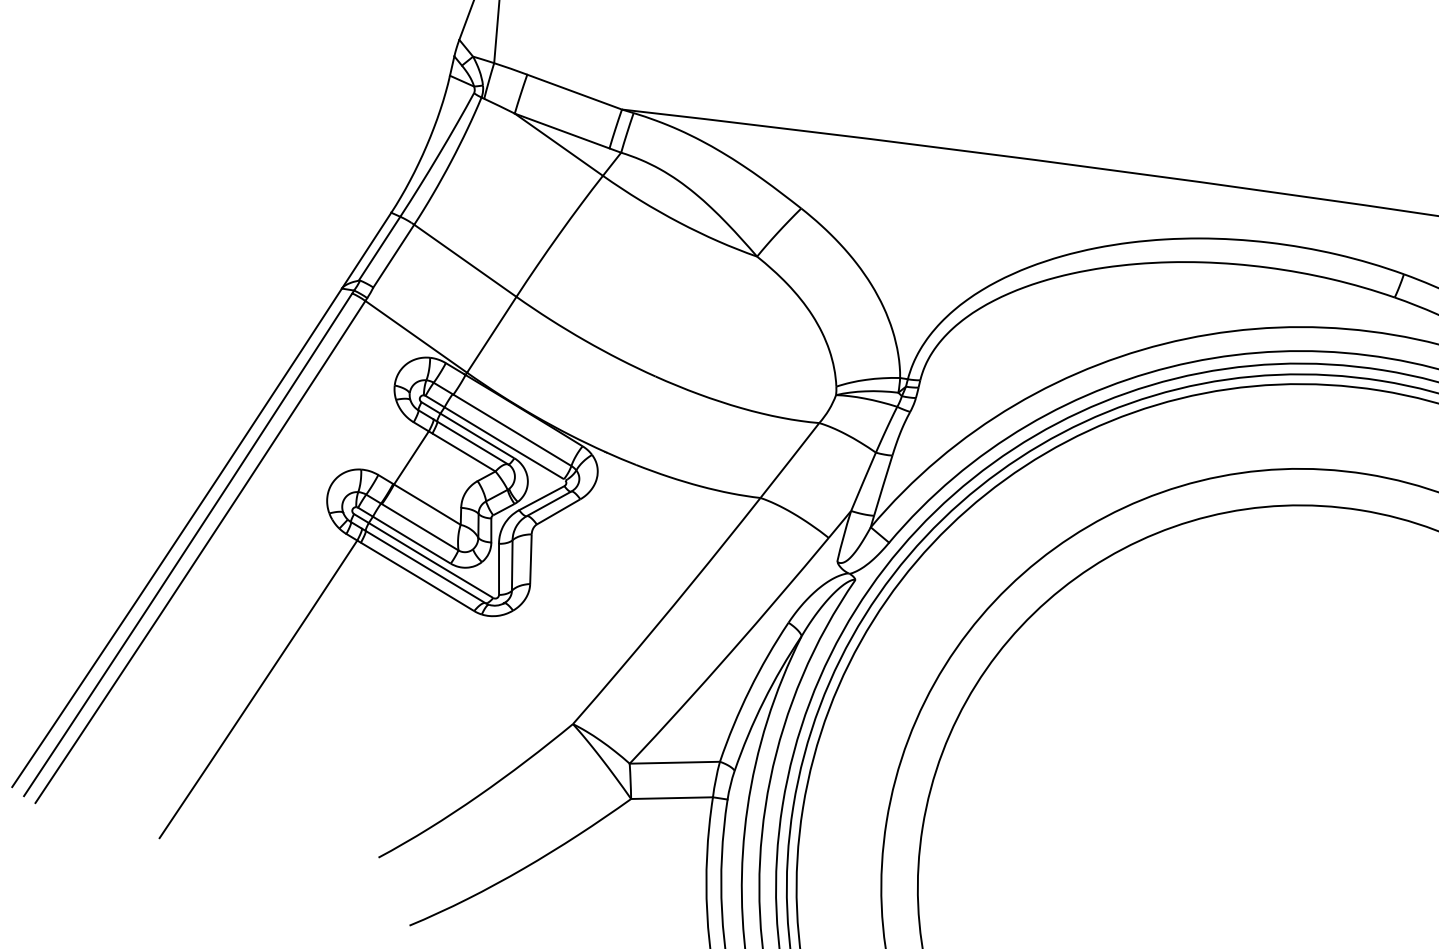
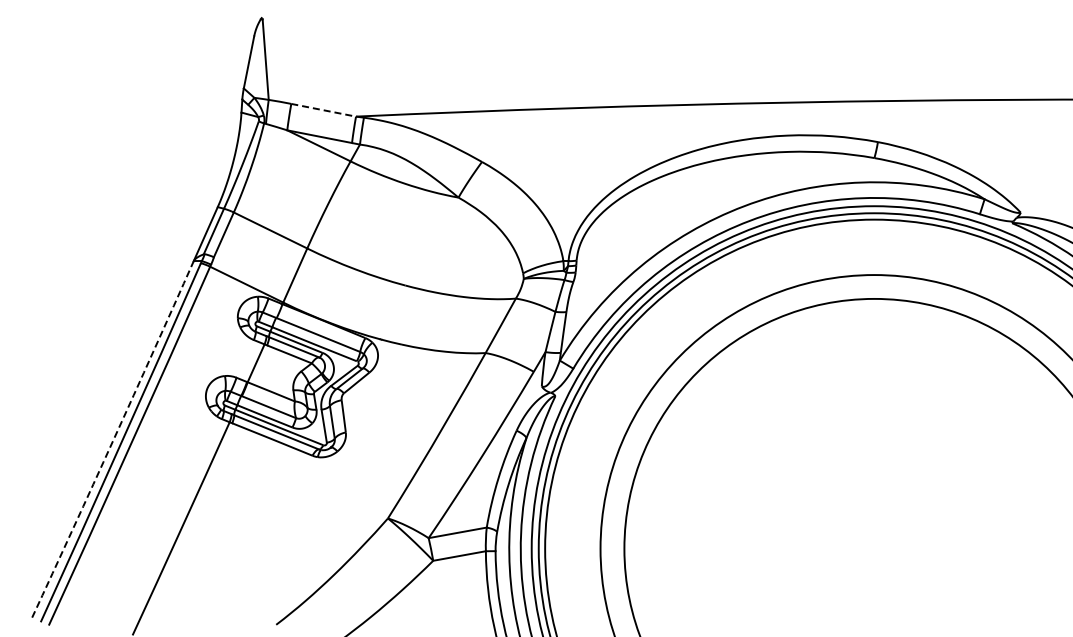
line: (574, 92) -> (323, 110), solid -> dashed
arc: (177, 538) -> (113, 439), solid -> dashed

